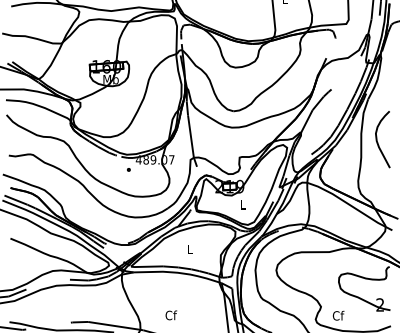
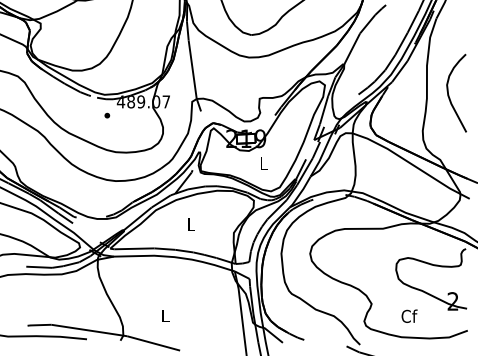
curve: (377, 139) -> (449, 93), moved
text: (171, 315) -> (165, 315), Cf -> L
text: (338, 315) -> (409, 315), moved

